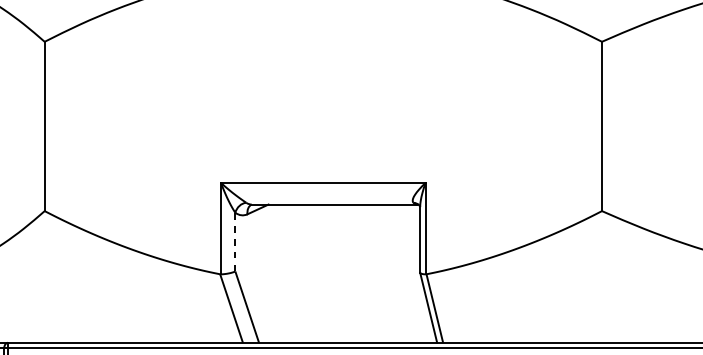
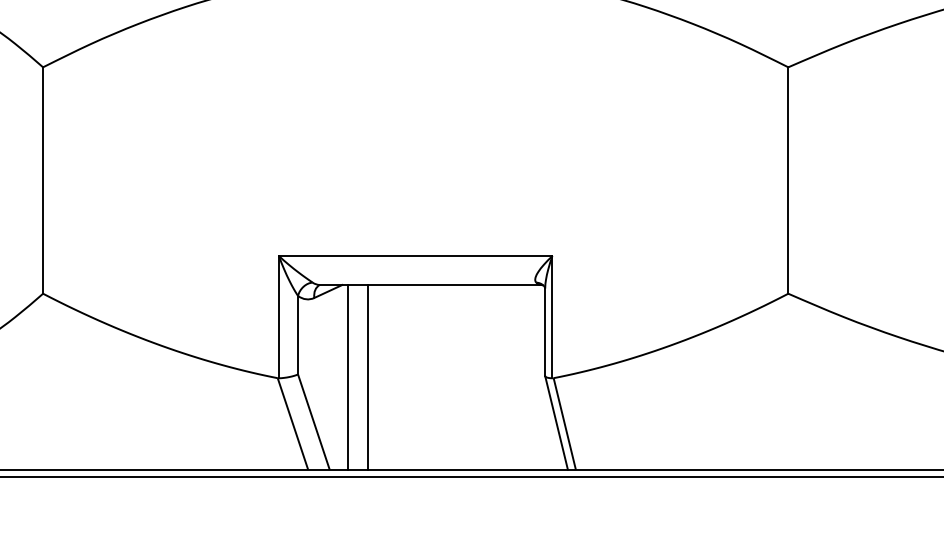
line: (235, 241) -> (298, 334), dashed -> solid
line: (272, 273) -> (347, 376), added
line: (287, 273) -> (367, 376), added

